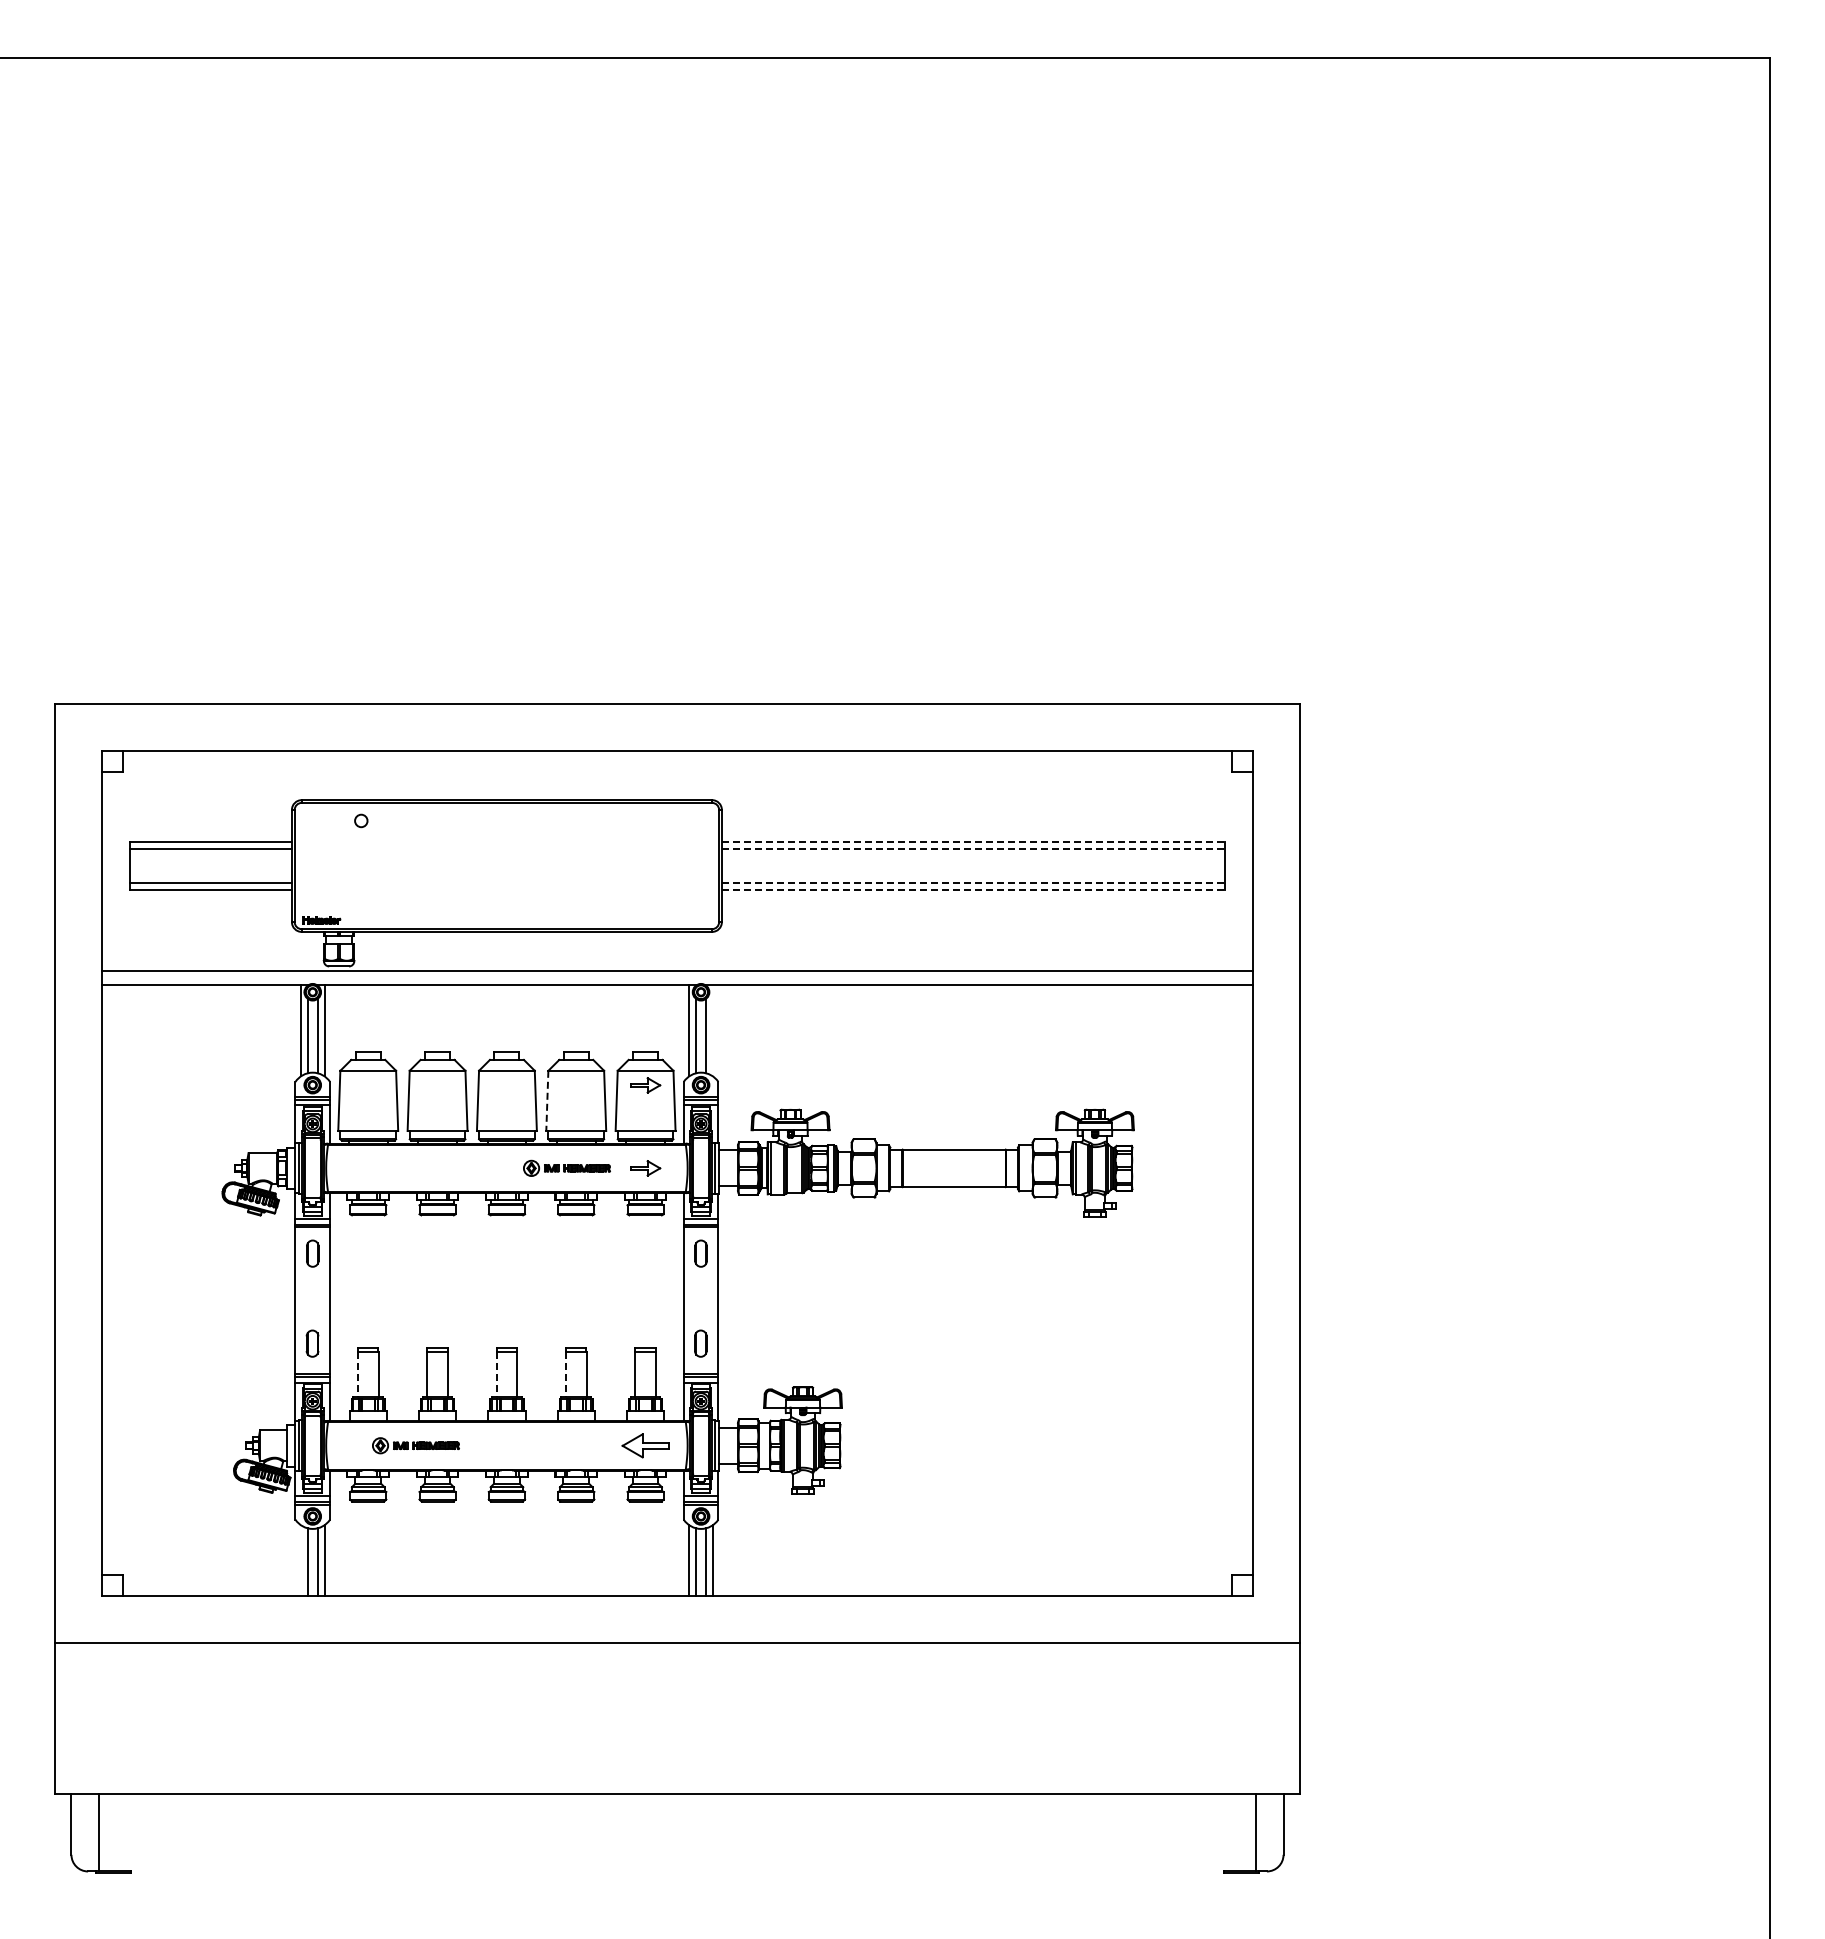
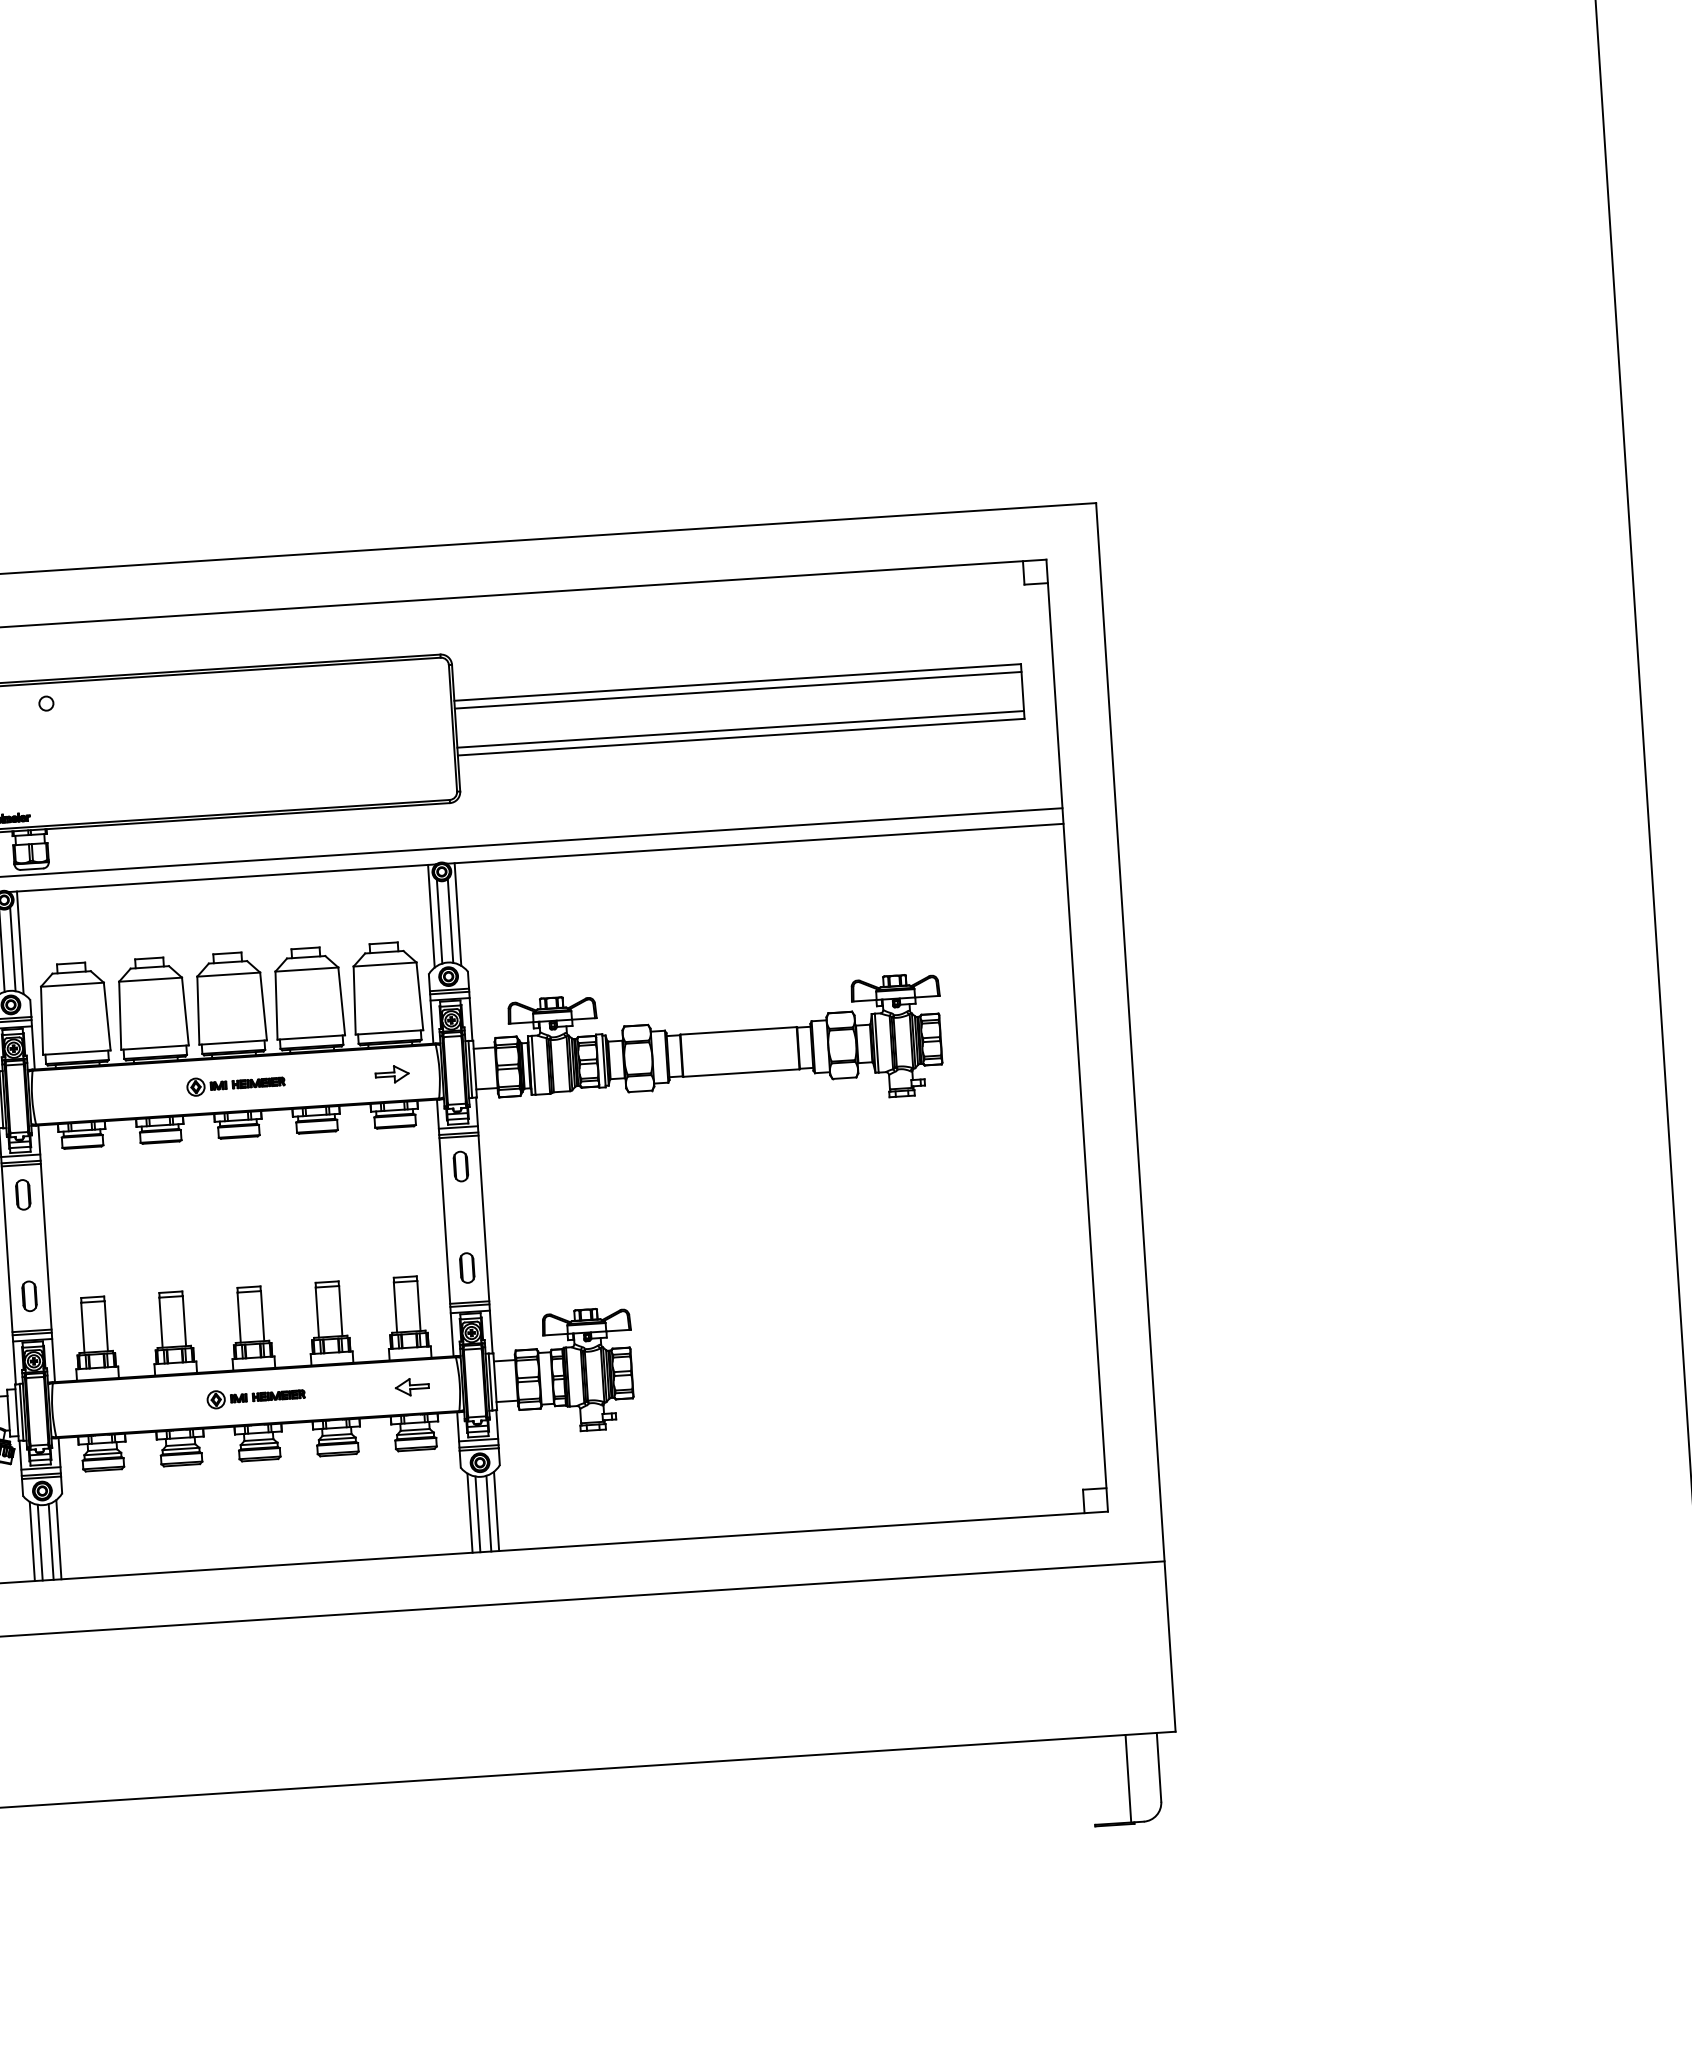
line: (973, 841) -> (737, 682), dashed -> solid
line: (973, 848) -> (738, 690), dashed -> solid
line: (973, 883) -> (741, 729), dashed -> solid
line: (973, 890) -> (741, 737), dashed -> solid
line: (712, 1030) -> (457, 914), added
part: (645, 1085) -> (386, 981), removed
line: (547, 1101) -> (276, 1006), dashed -> solid
part: (566, 1167) -> (235, 1083), moved
line: (357, 1374) -> (82, 1327), dashed -> solid
line: (496, 1374) -> (239, 1317), dashed -> solid
line: (565, 1374) -> (316, 1312), dashed -> solid
part: (415, 1445) -> (255, 1396), moved
part: (644, 1445) -> (411, 1386), size x0.62
line: (300, 1560) -> (31, 1541), added

